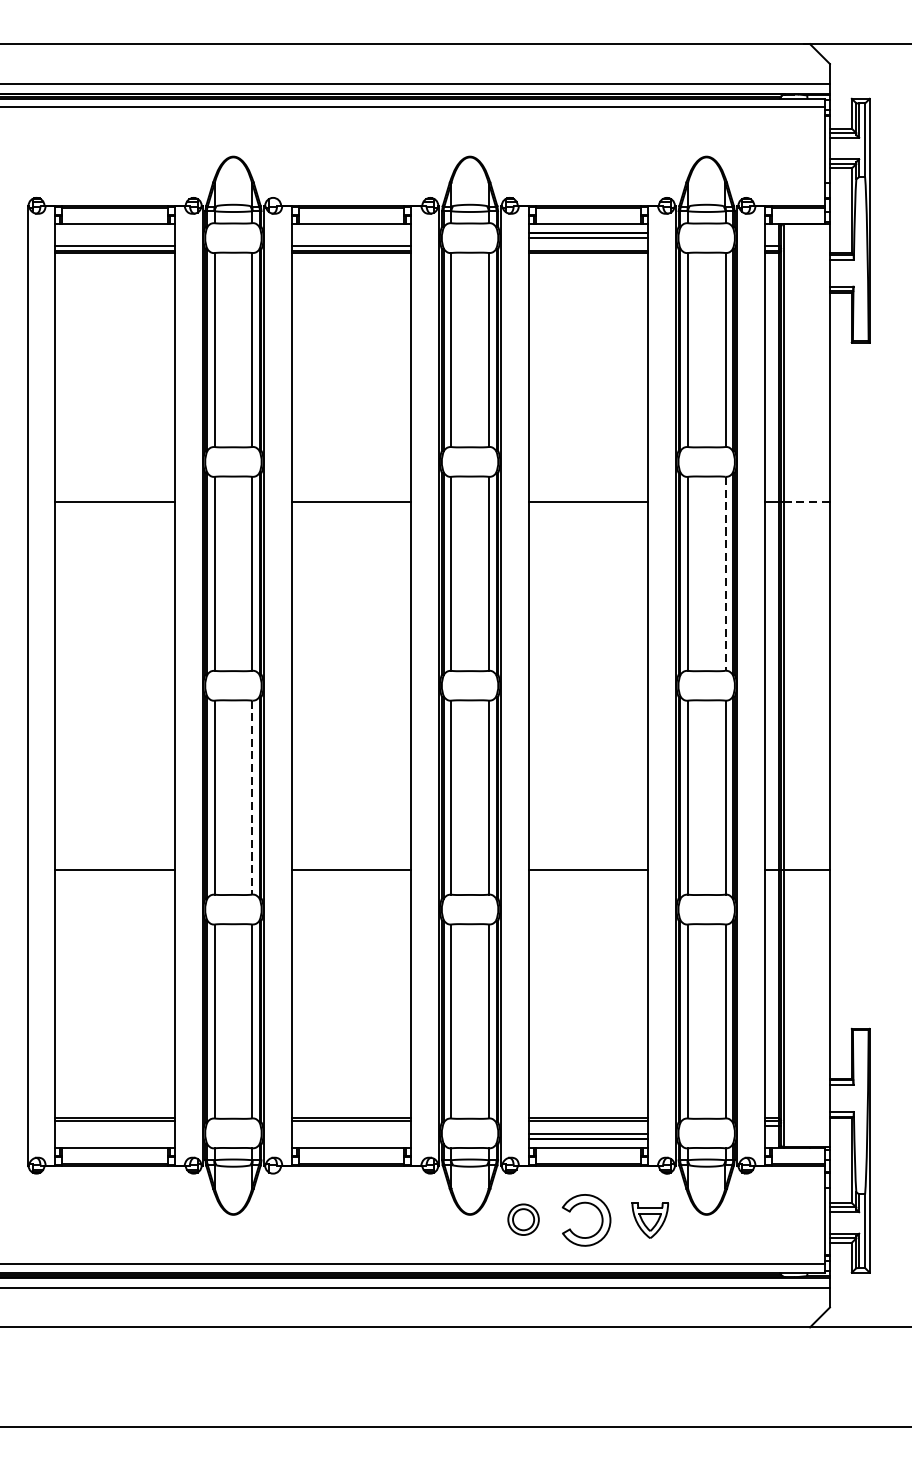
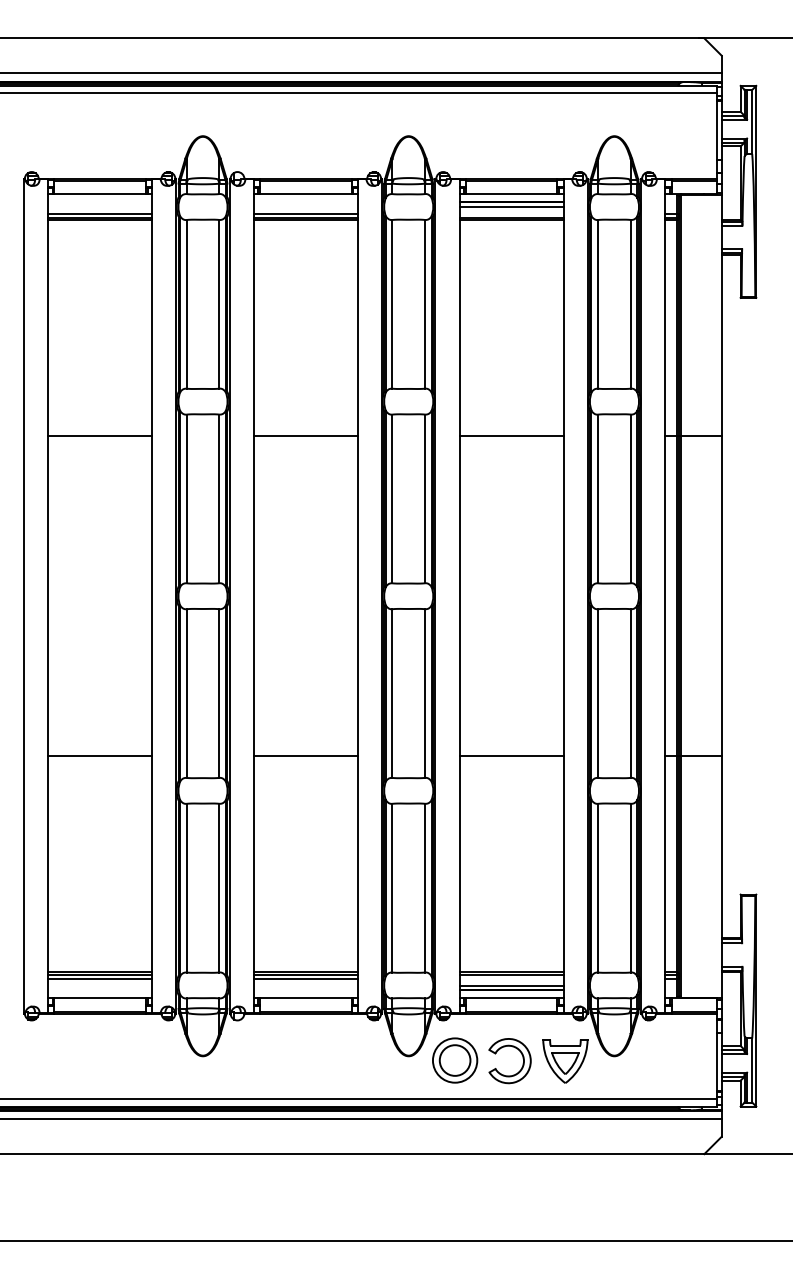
line: (807, 502) -> (702, 436), dashed -> solid
line: (725, 574) -> (630, 499), dashed -> solid
line: (252, 798) -> (219, 694), dashed -> solid
line: (115, 1125) -> (100, 978), added
line: (351, 1125) -> (305, 978), added
part: (523, 1219) -> (455, 1060), size x1.67
part: (650, 1220) -> (565, 1061), size x1.43

